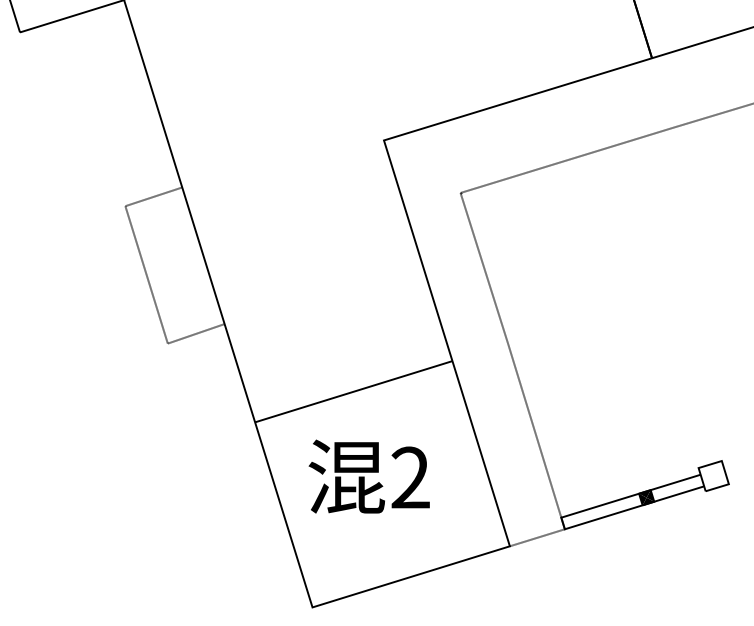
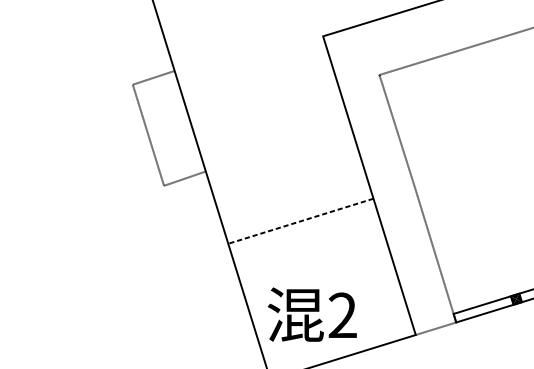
line: (353, 391) -> (300, 221), solid -> dashed
text: (368, 476) -> (311, 314), moved

